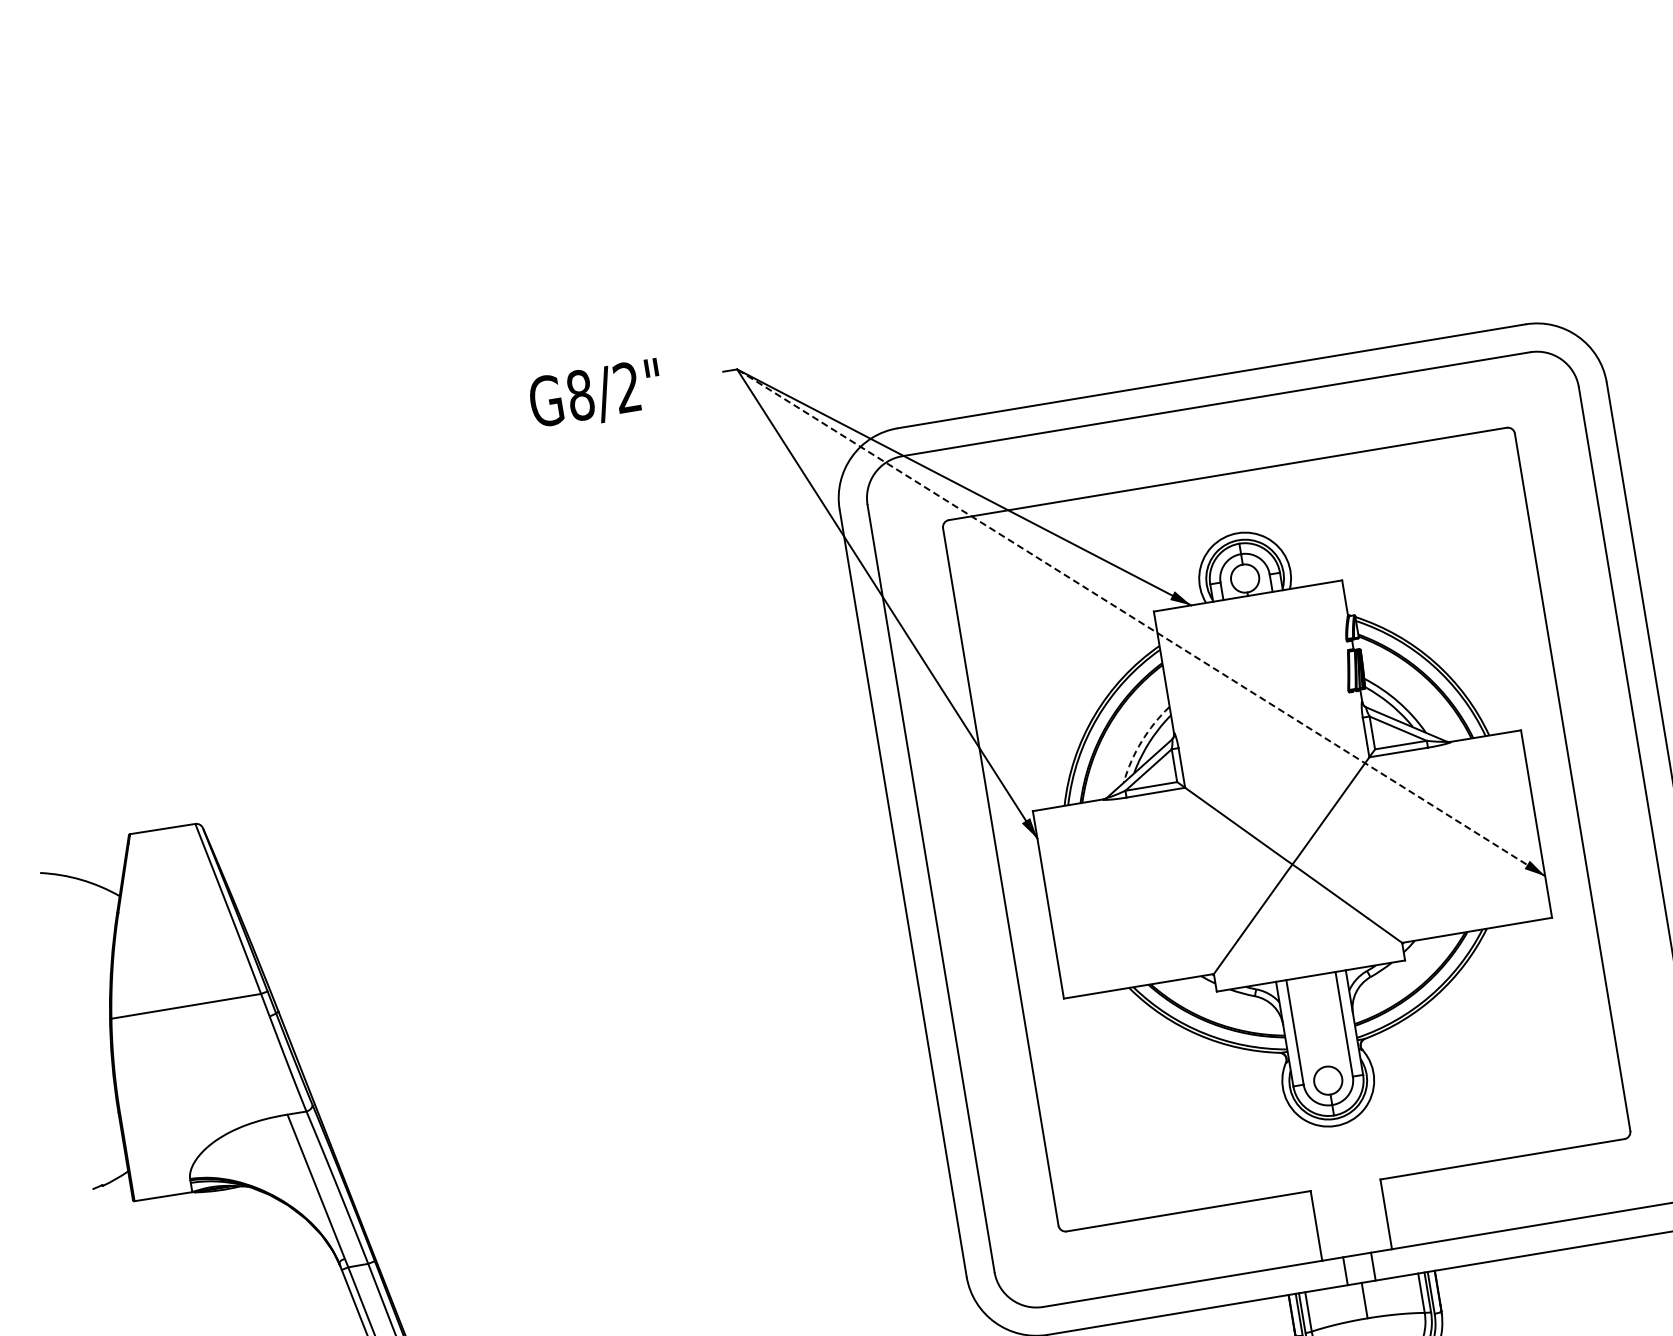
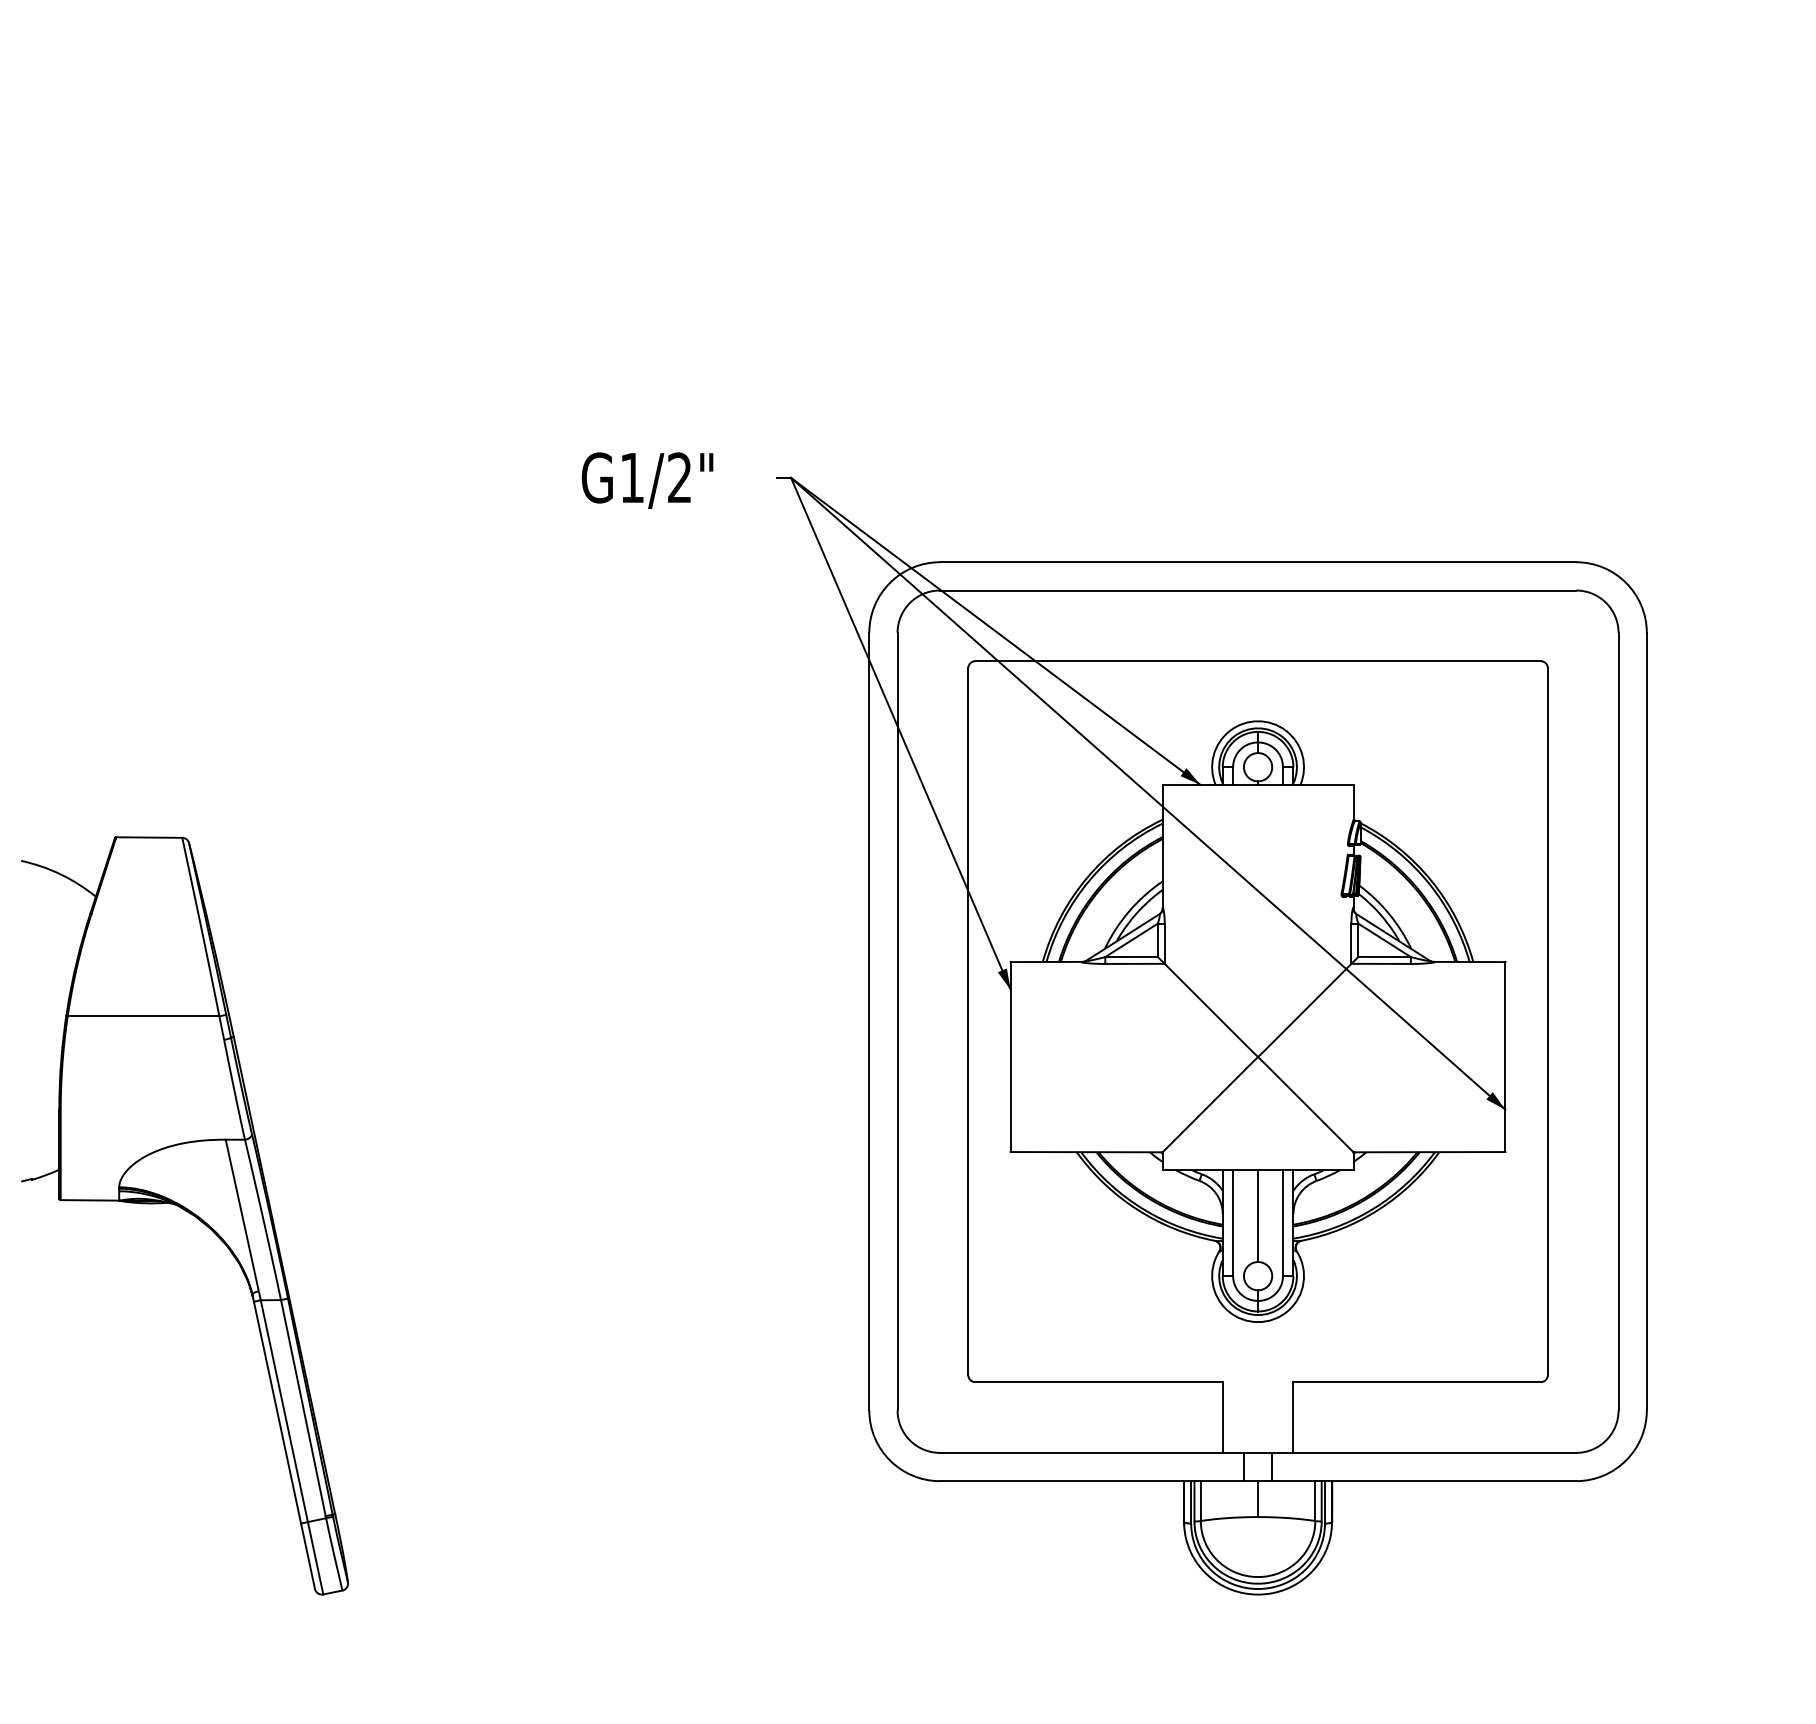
text: (580, 394) -> (632, 477), G8/2" -> G1/2"
line: (1141, 622) -> (1148, 793), dashed -> solid
arc: (1141, 741) -> (1129, 911), dashed -> solid
line: (1318, 1021) -> (1258, 1216), added

